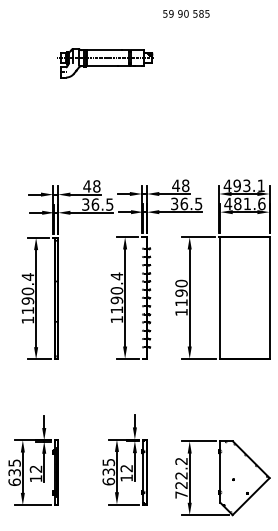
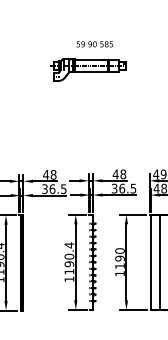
text: (186, 13) -> (94, 44), moved
part: (105, 63) -> (89, 69), moved
line: (232, 297) -> (159, 261), added

